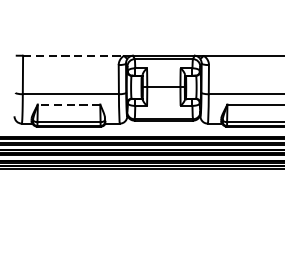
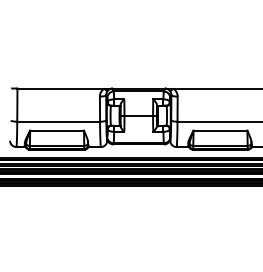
line: (74, 55) -> (61, 88), dashed -> solid
line: (69, 104) -> (57, 130), dashed -> solid

